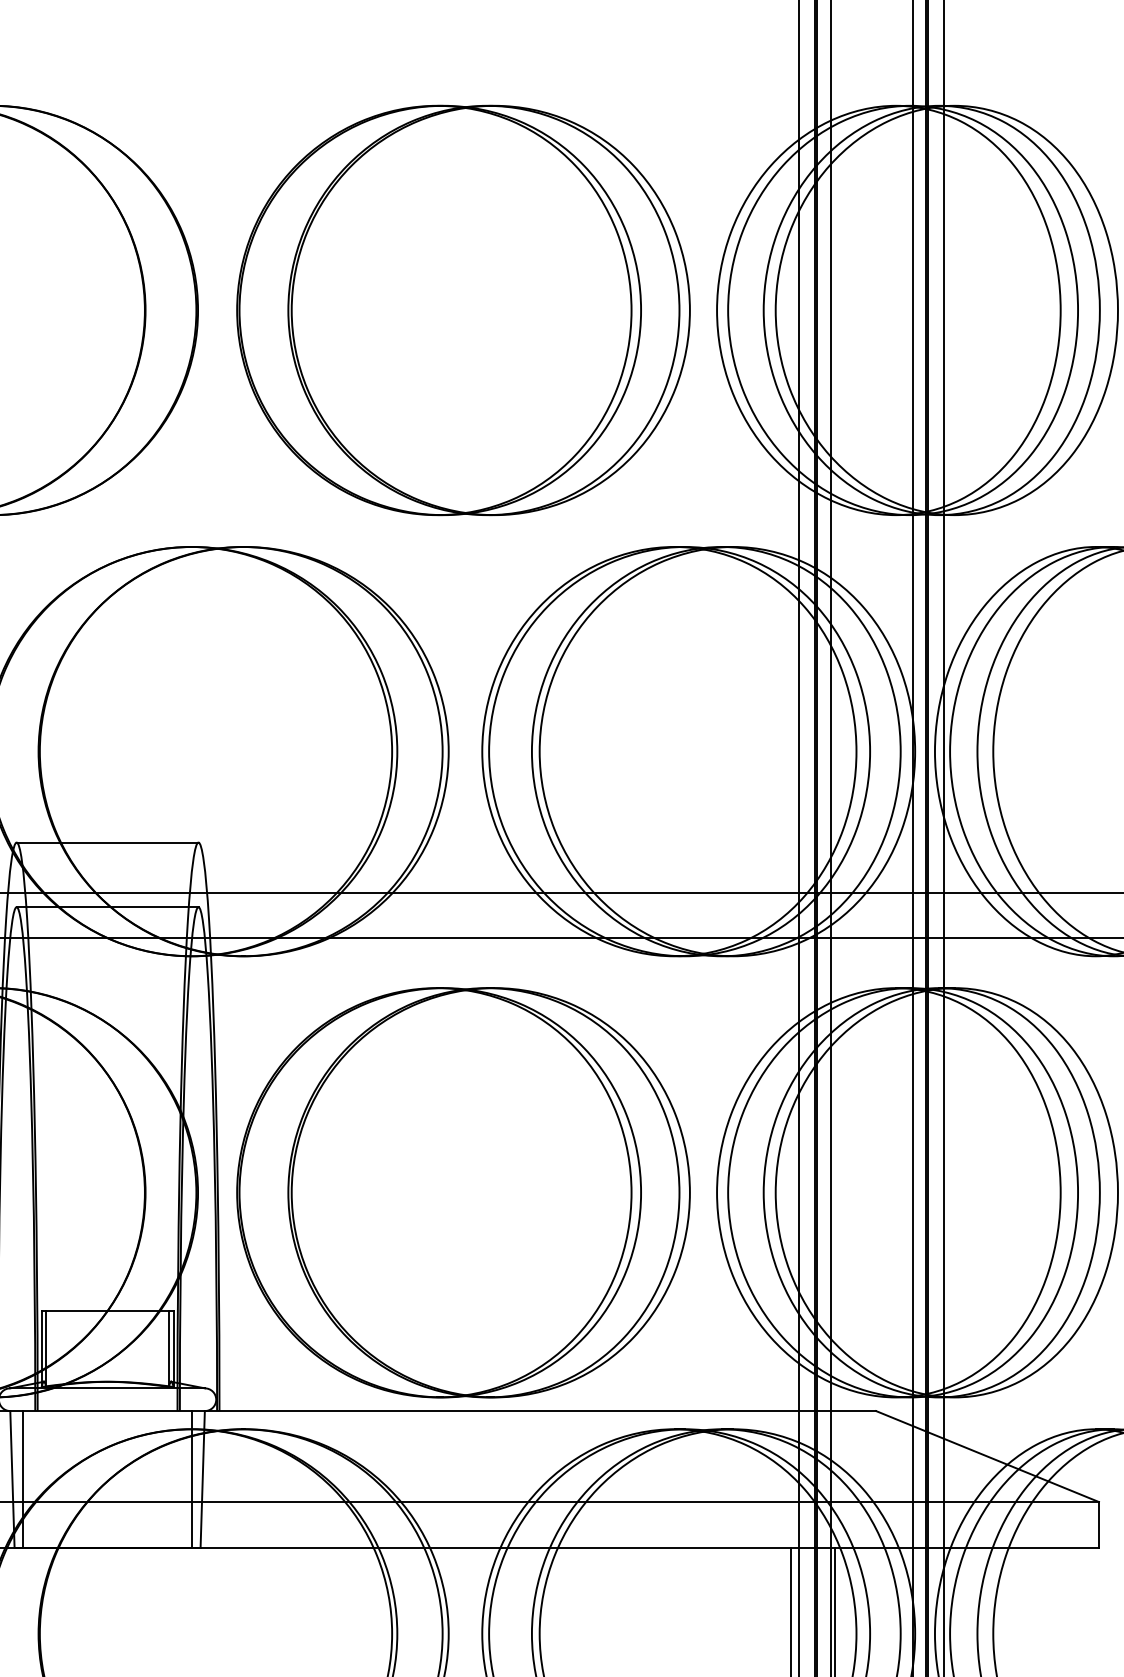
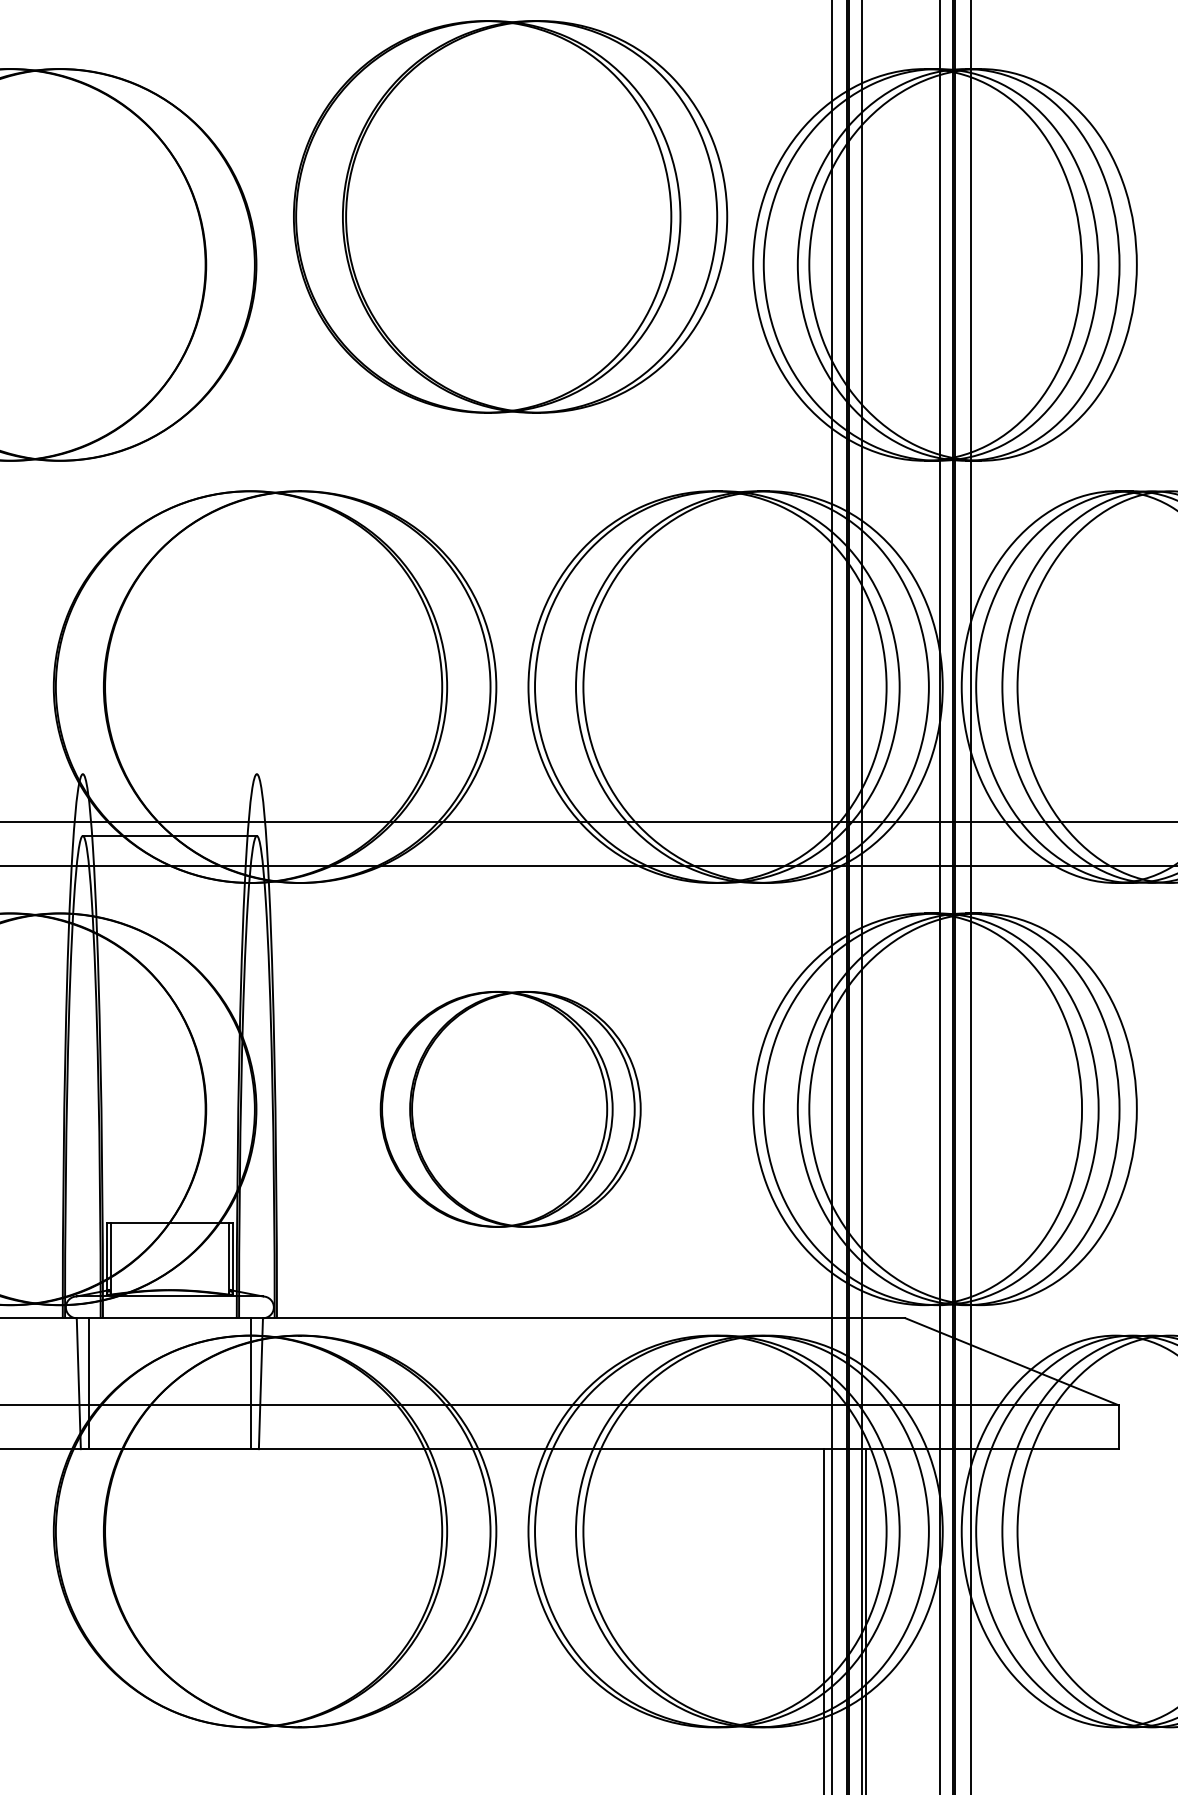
part: (463, 310) -> (510, 216), moved
line: (107, 842) -> (169, 774), removed
part: (463, 1192) -> (510, 1109), size x0.6

